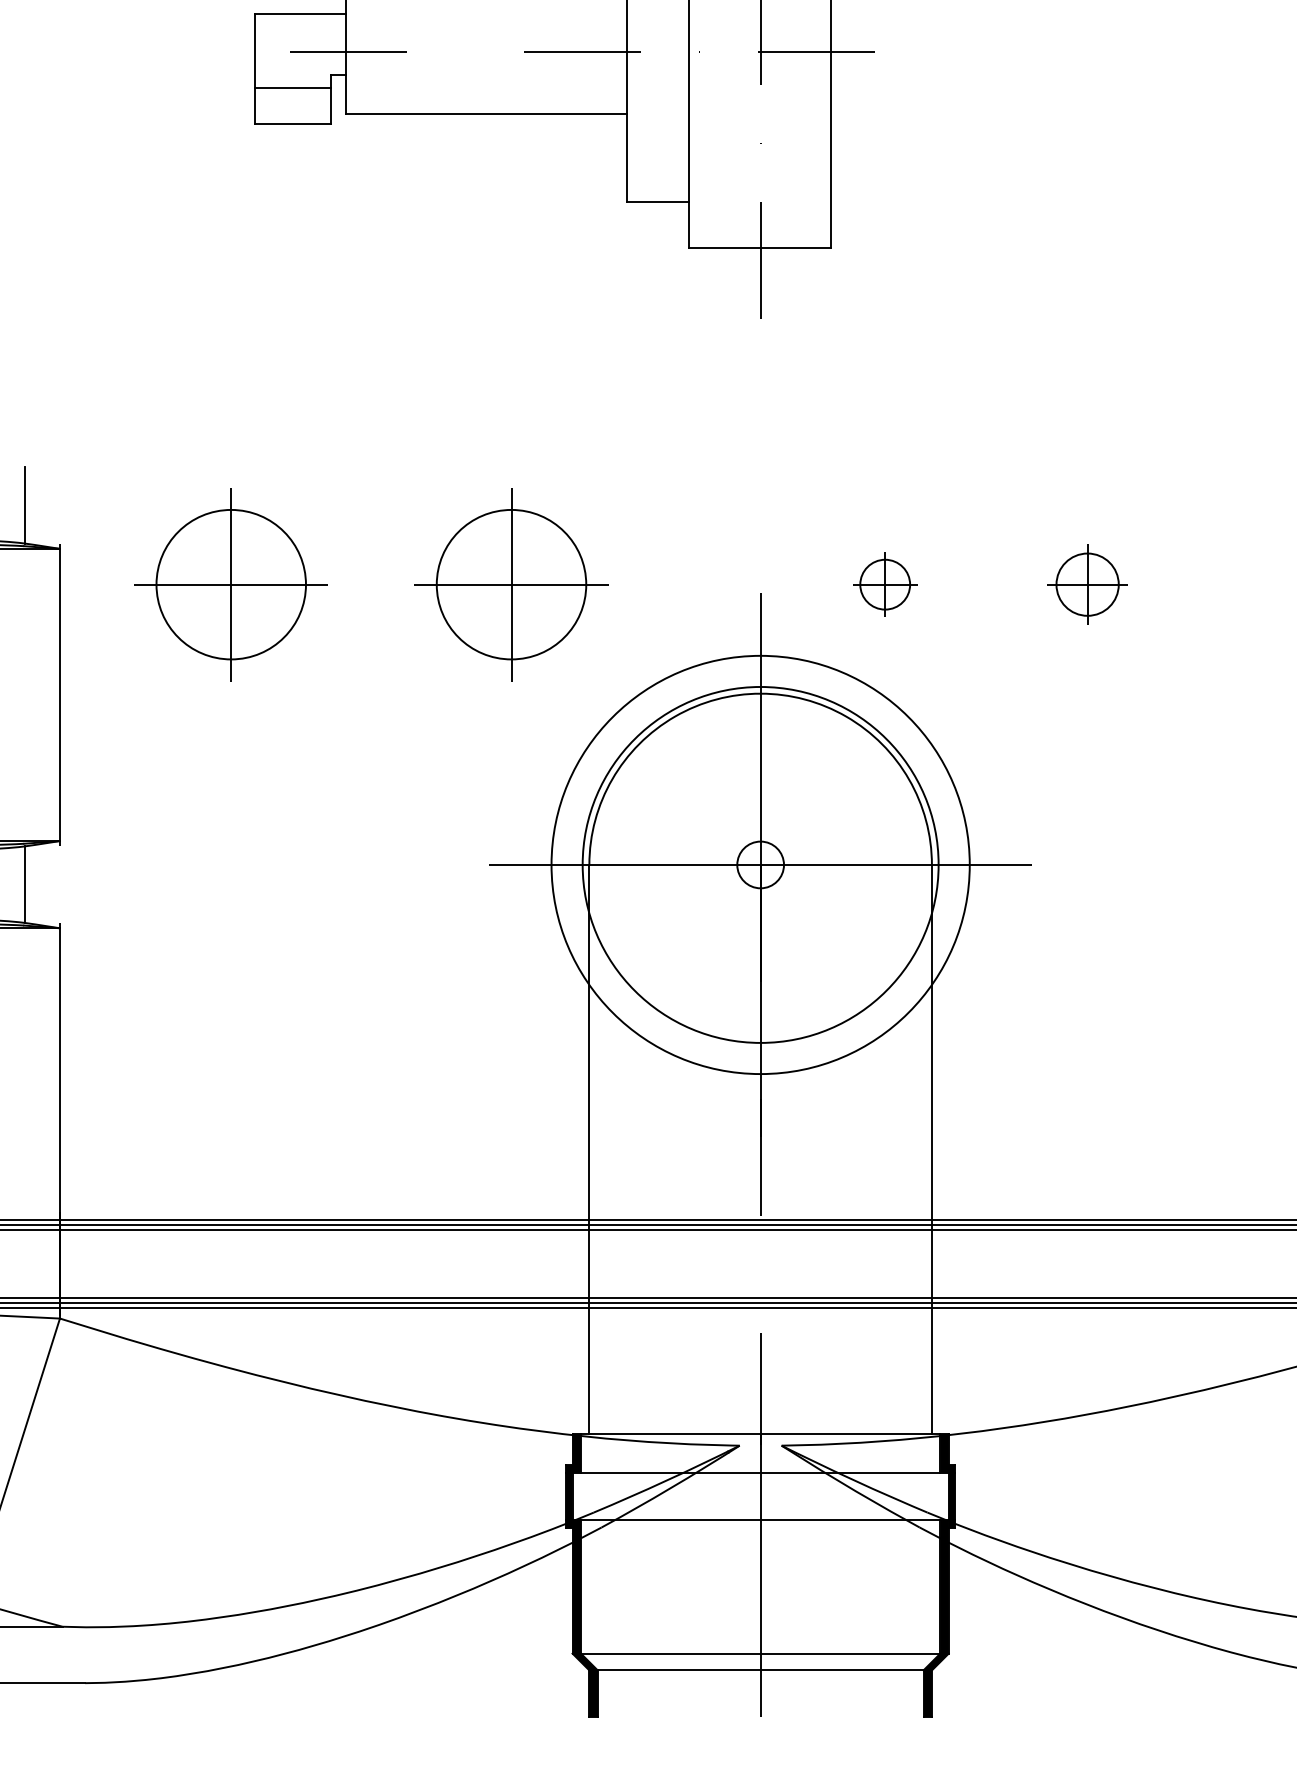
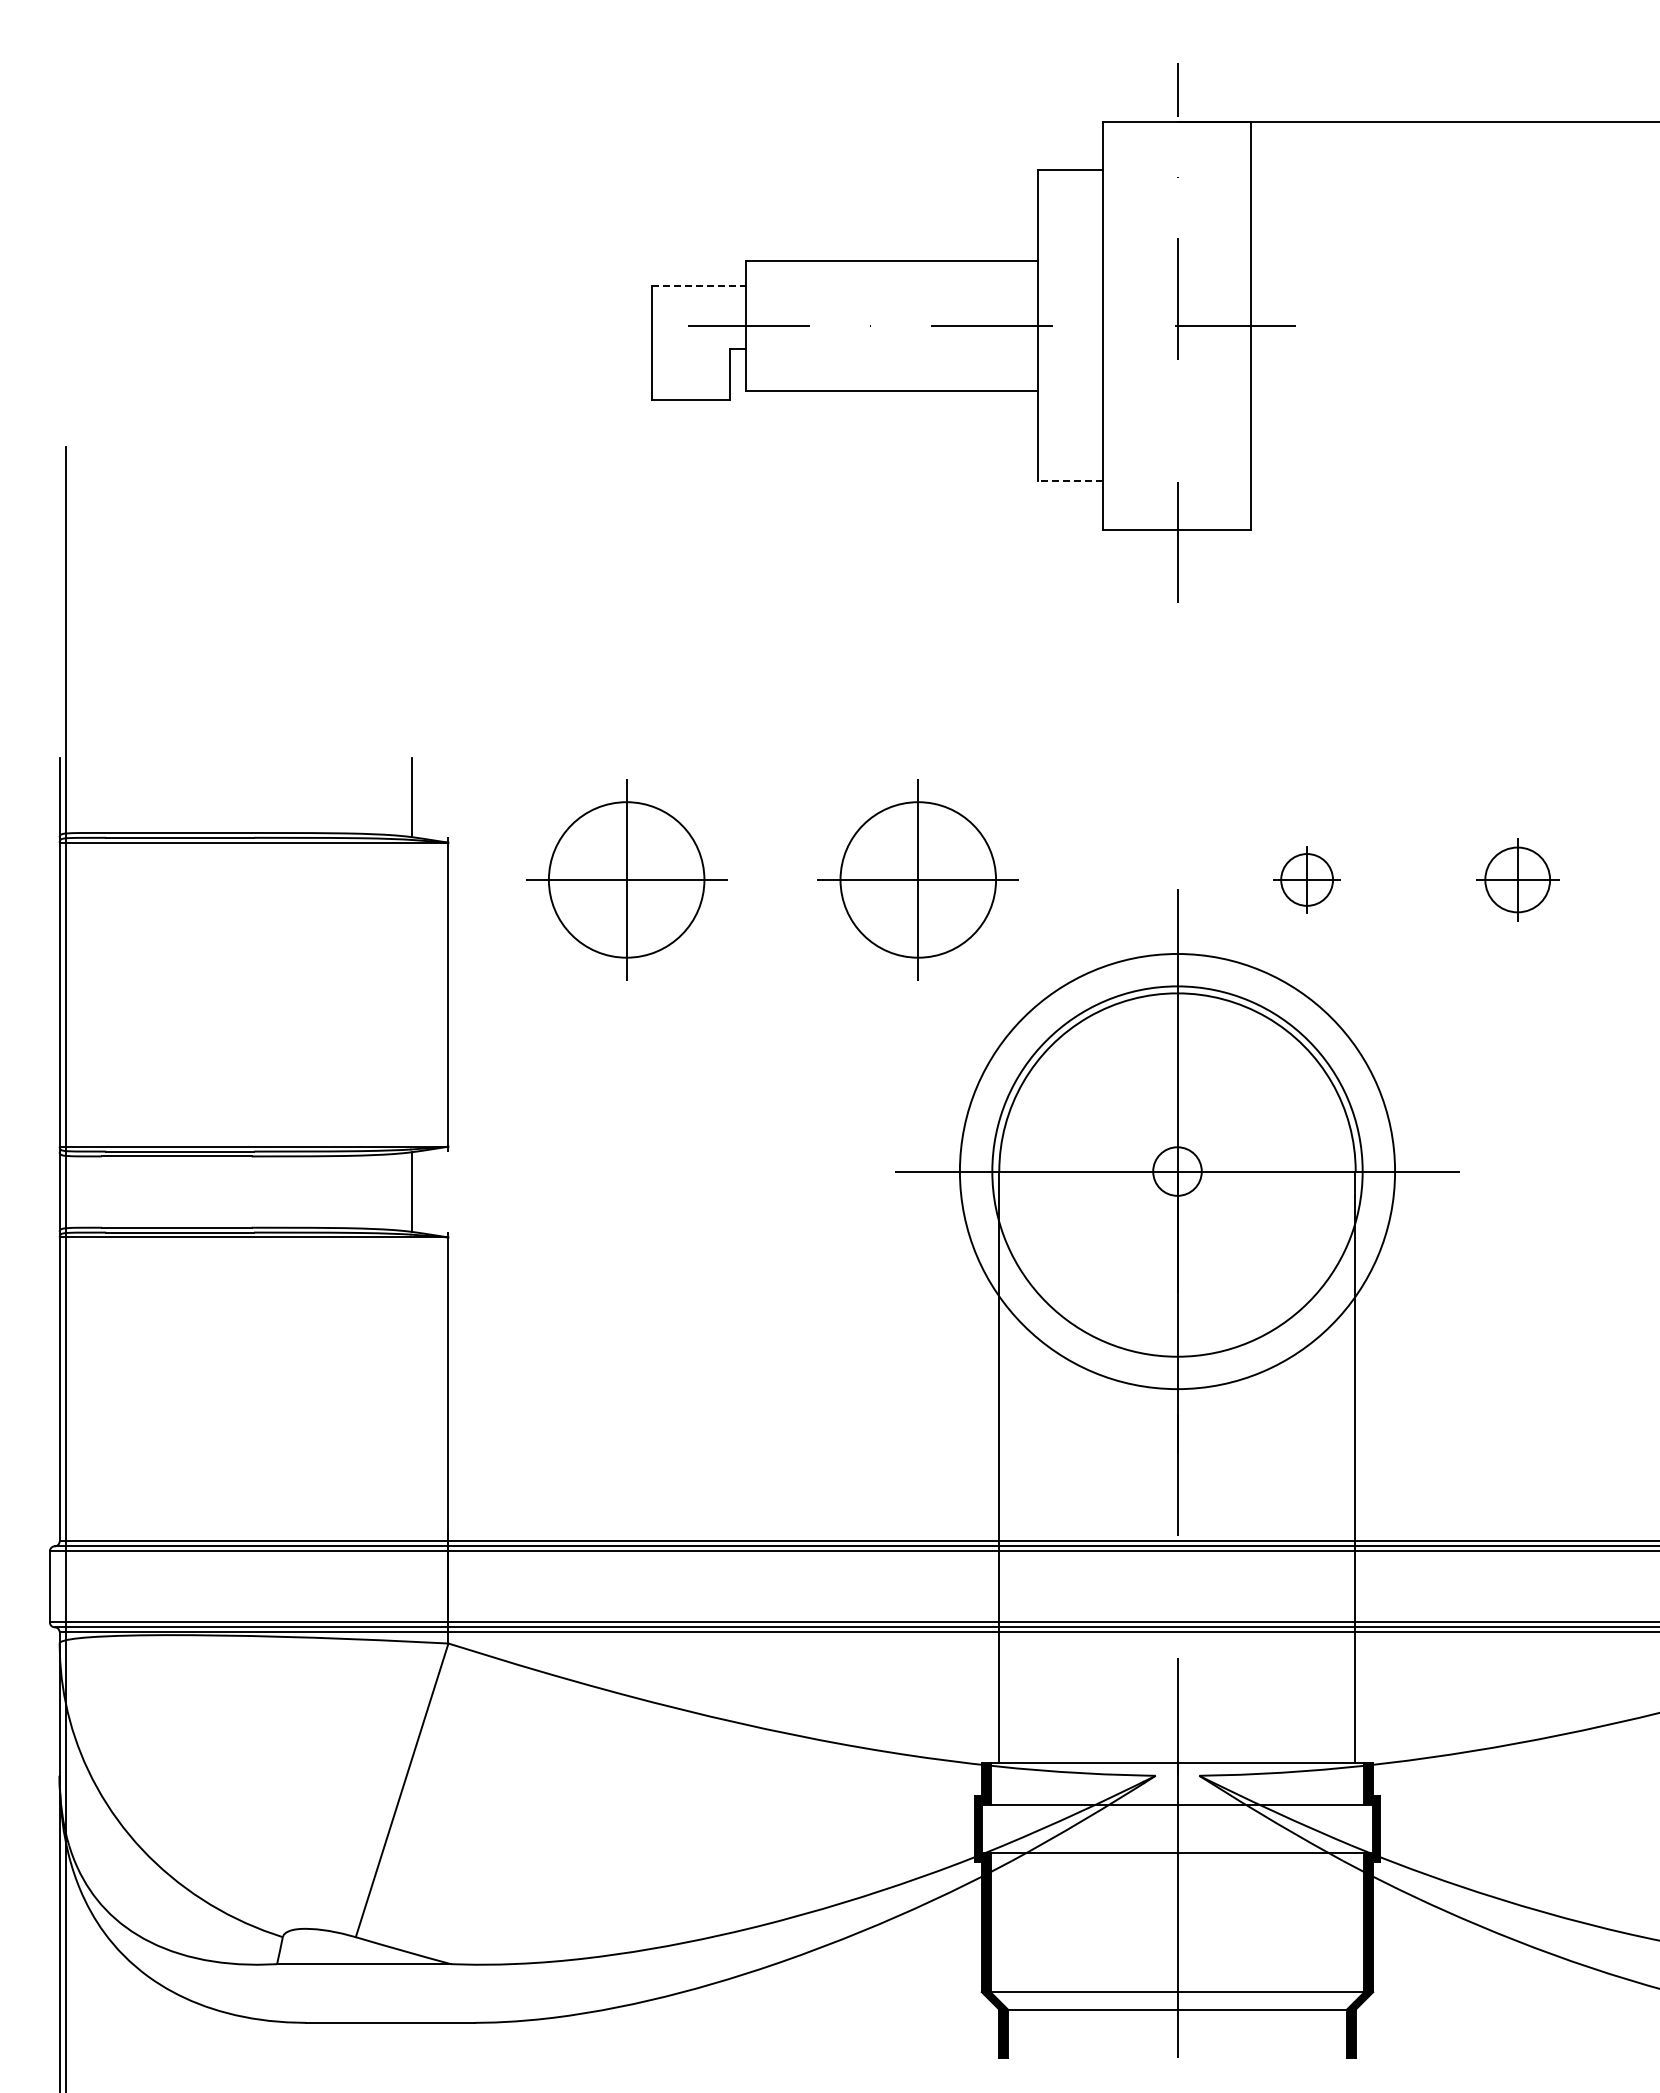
line: (300, 13) -> (698, 285), solid -> dashed
line: (292, 88) -> (690, 363), removed
line: (657, 201) -> (1070, 481), solid -> dashed

